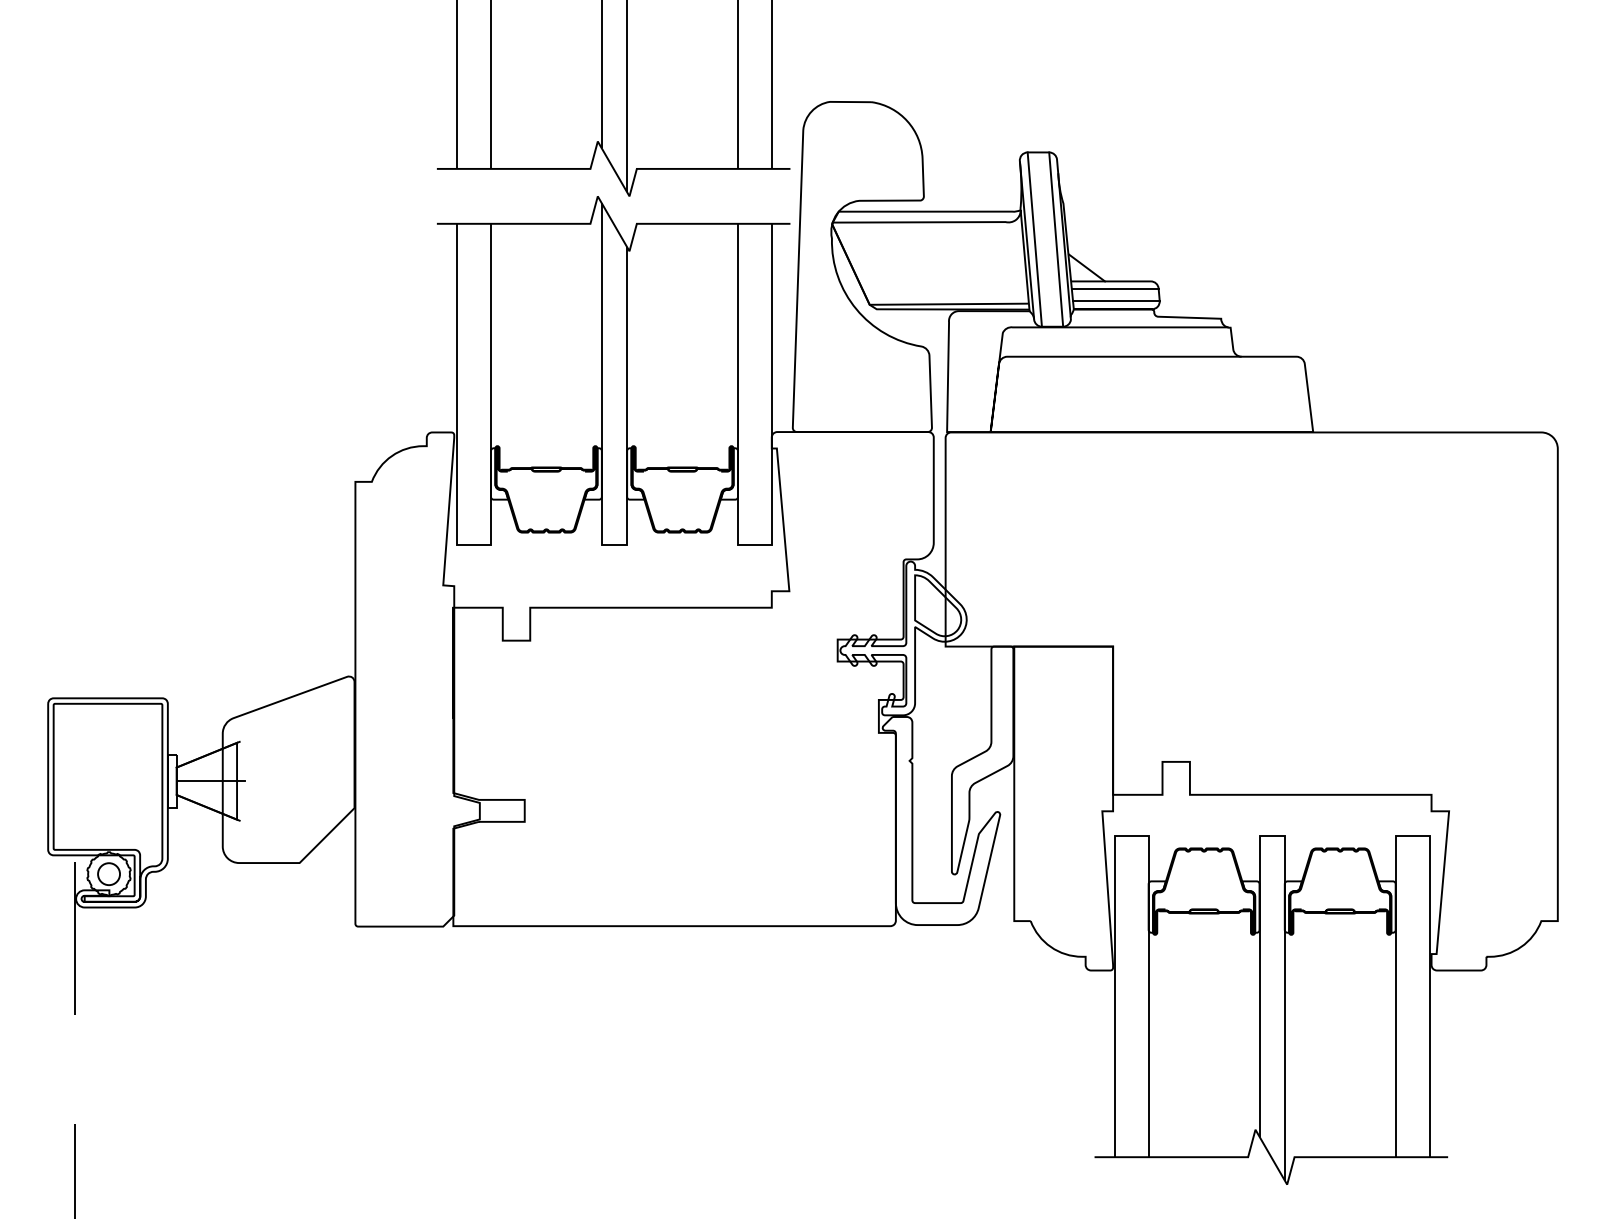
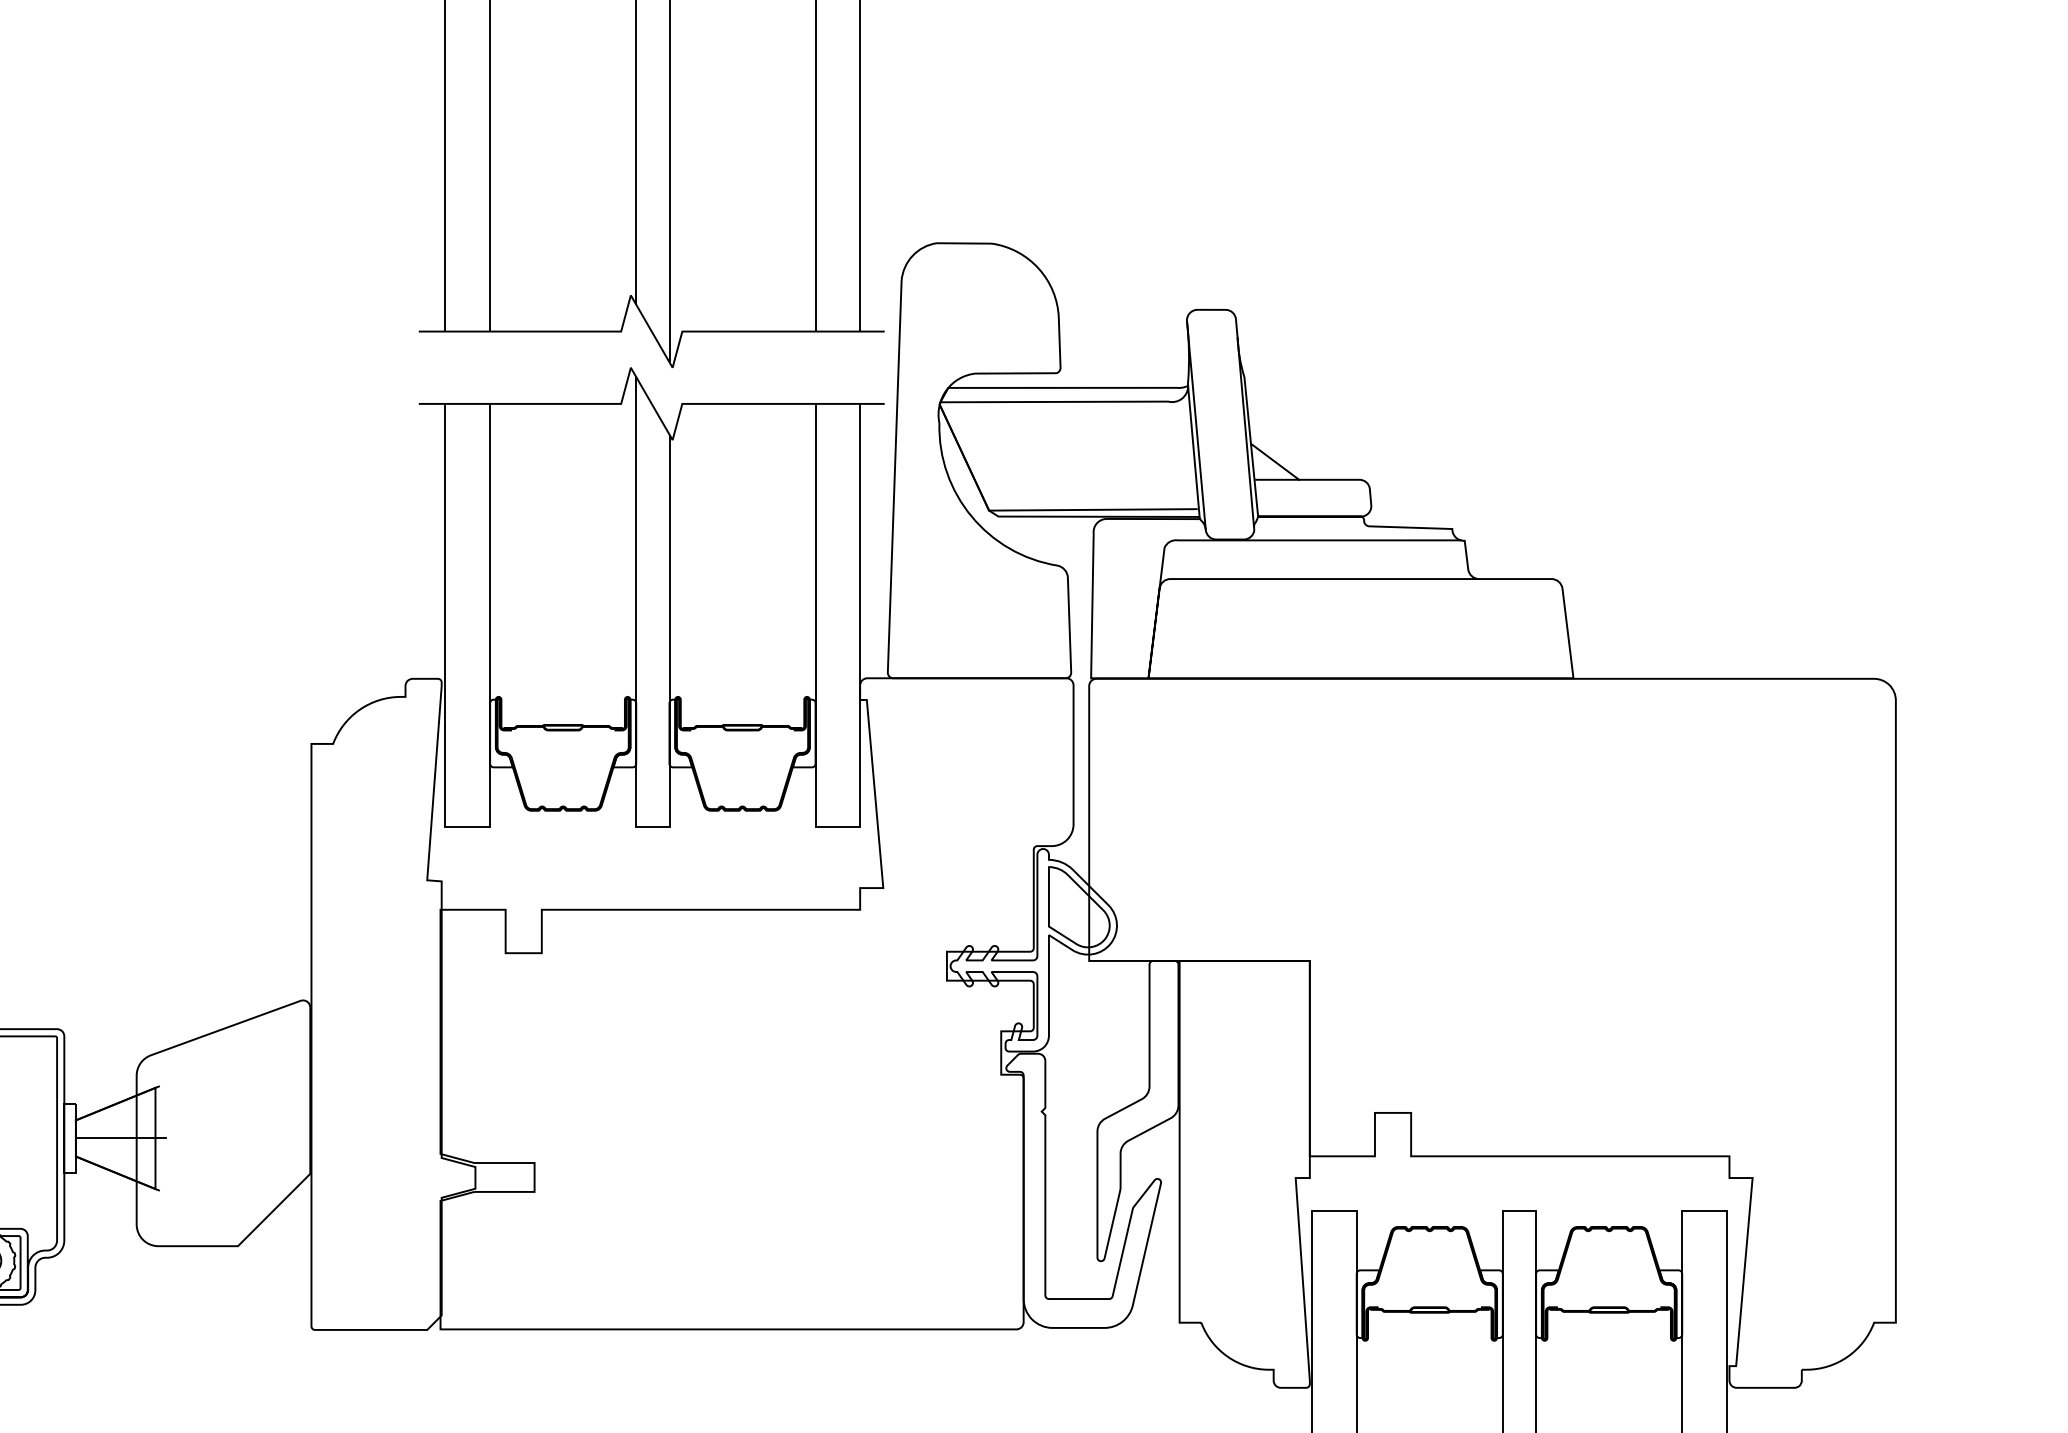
line: (1034, 239) -> (1206, 424), removed
line: (1056, 239) -> (1235, 424), removed
line: (1115, 288) -> (1313, 489), removed
line: (1116, 300) -> (1314, 504), removed

